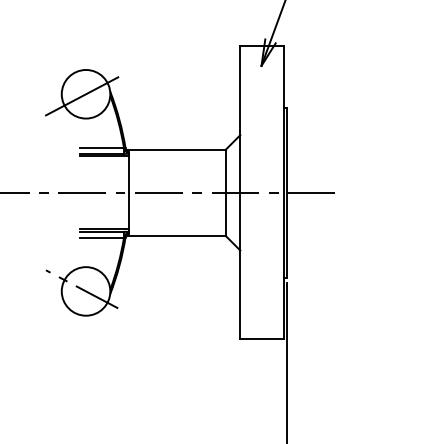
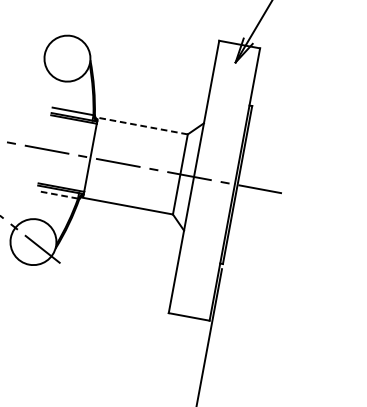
line: (82, 96) -> (63, 60), removed
line: (176, 149) -> (142, 125), solid -> dashed
line: (102, 237) -> (58, 194), solid -> dashed

